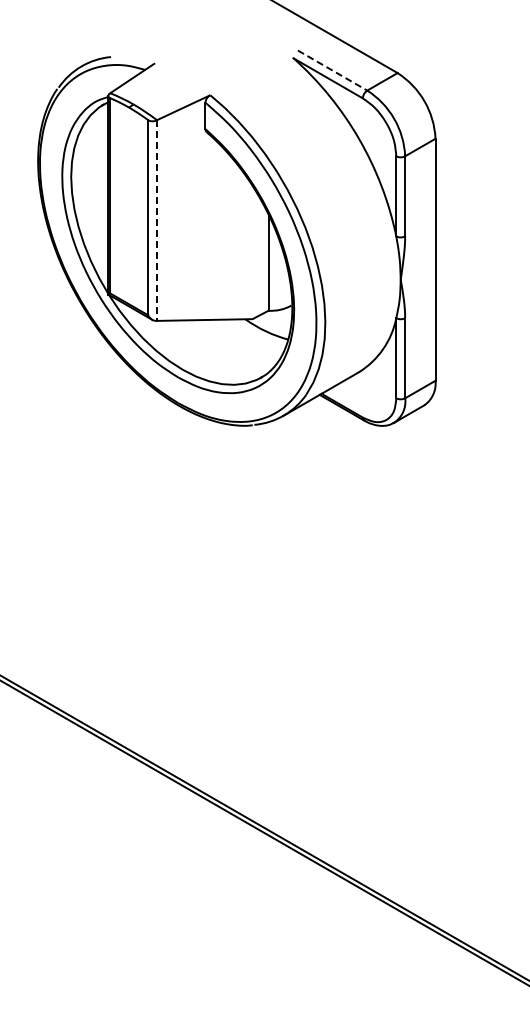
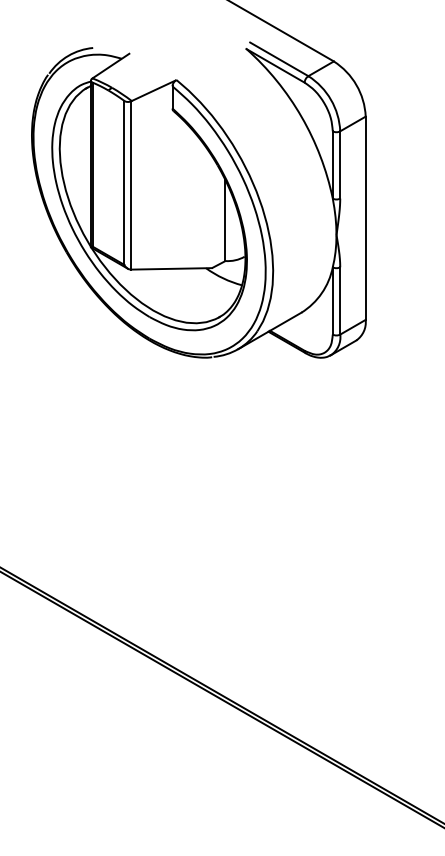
line: (333, 70) -> (280, 59), dashed -> solid
line: (156, 221) -> (131, 186), dashed -> solid

